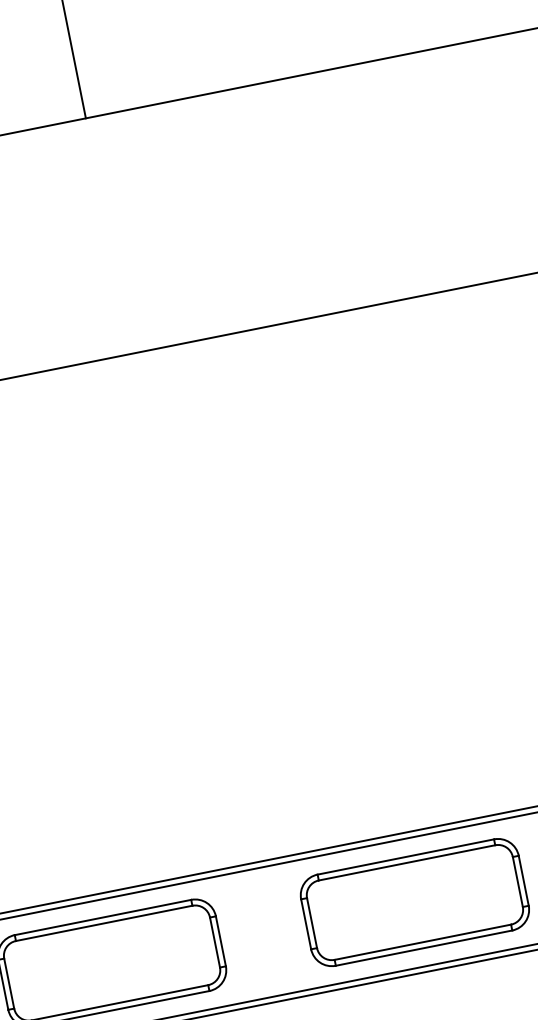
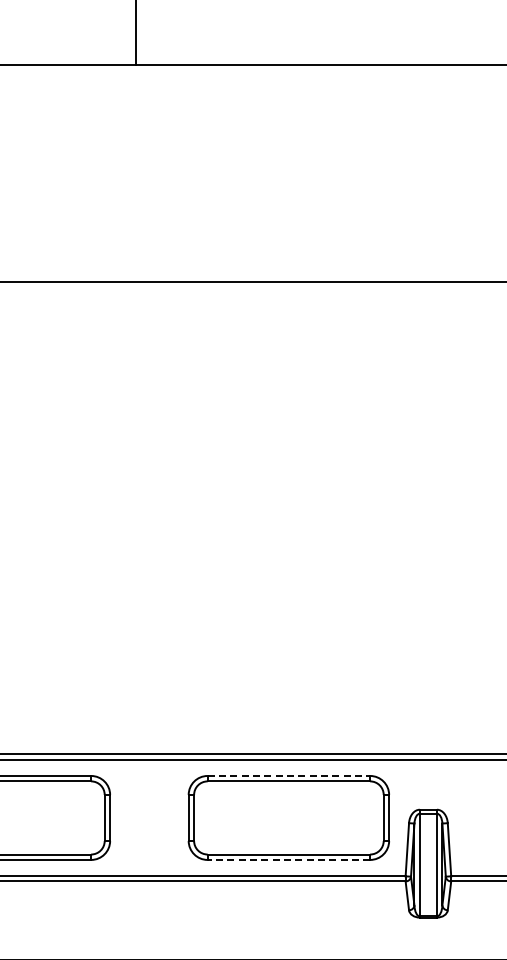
line: (406, 856) -> (289, 775), solid -> dashed
line: (423, 947) -> (288, 859), solid -> dashed

